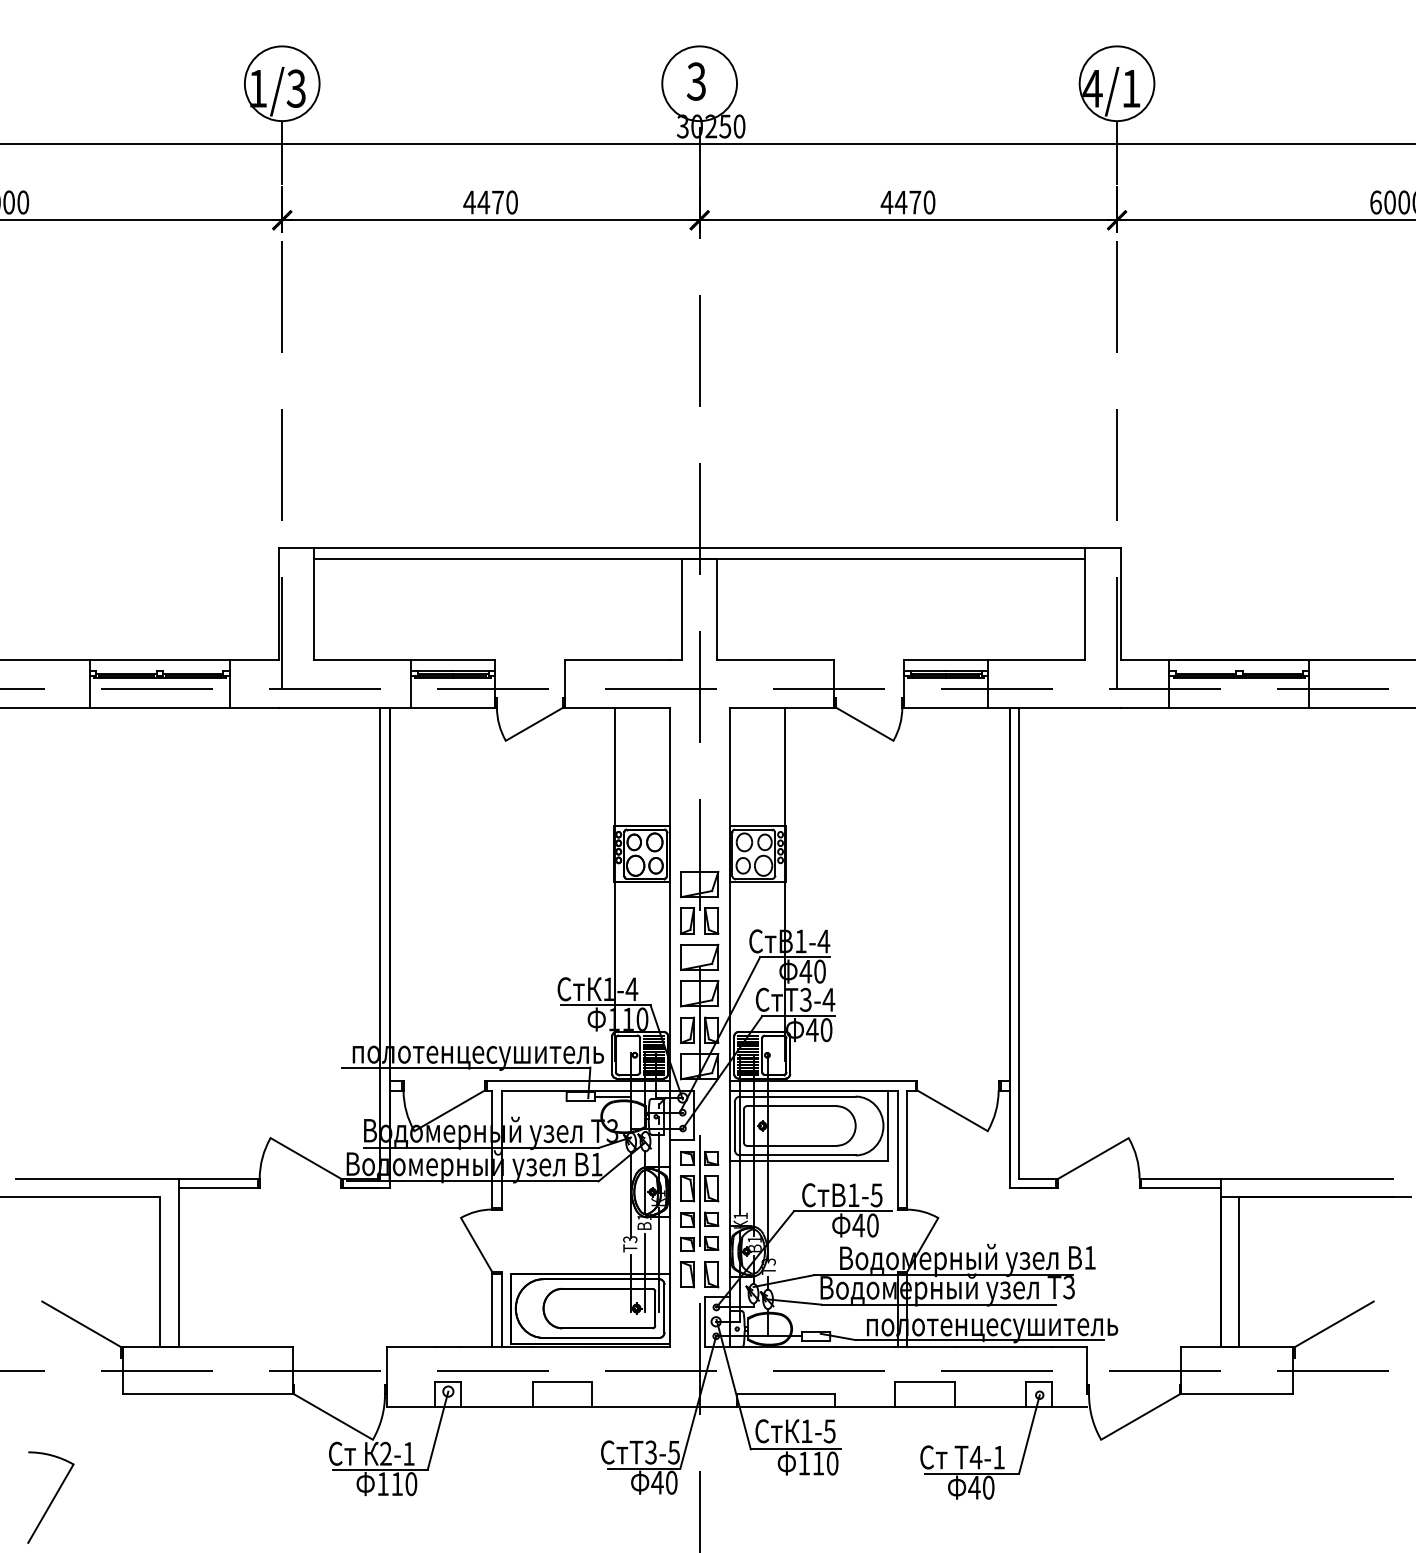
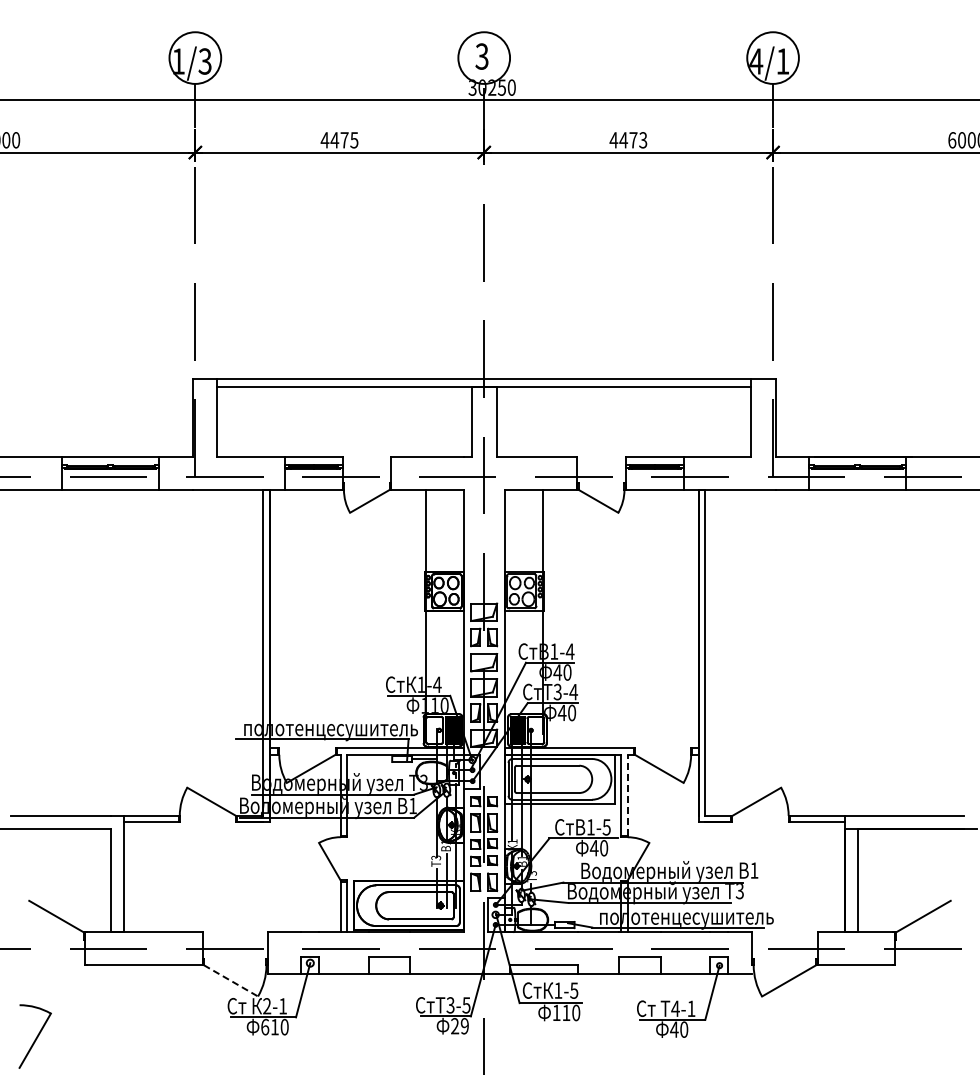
text: (512, 202) -> (354, 140), 4470 -> 4475
text: (929, 202) -> (643, 140), 4470 -> 4473
line: (906, 1149) -> (627, 795), solid -> dashed
line: (334, 1418) -> (231, 981), solid -> dashed
text: (383, 1483) -> (265, 1026), 110 -> 610
text: (663, 1483) -> (459, 1026), 40 -> 29

